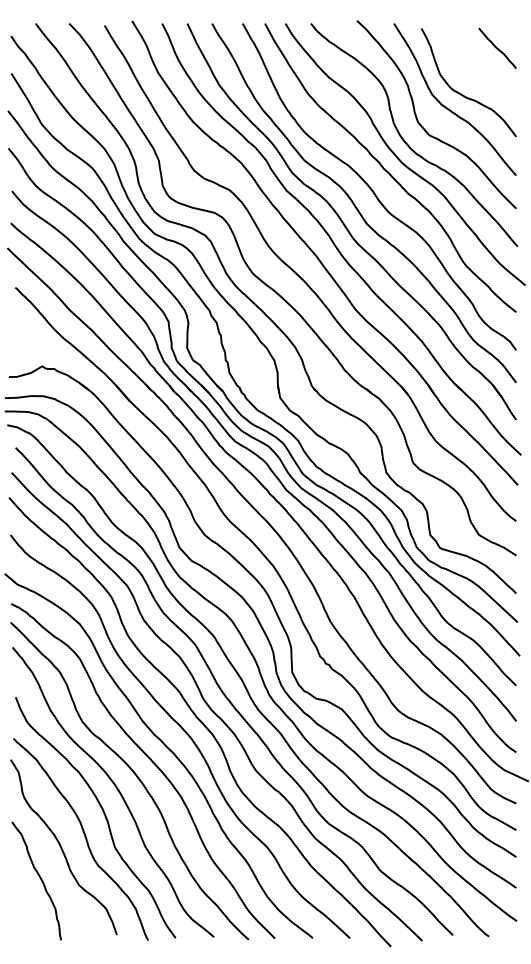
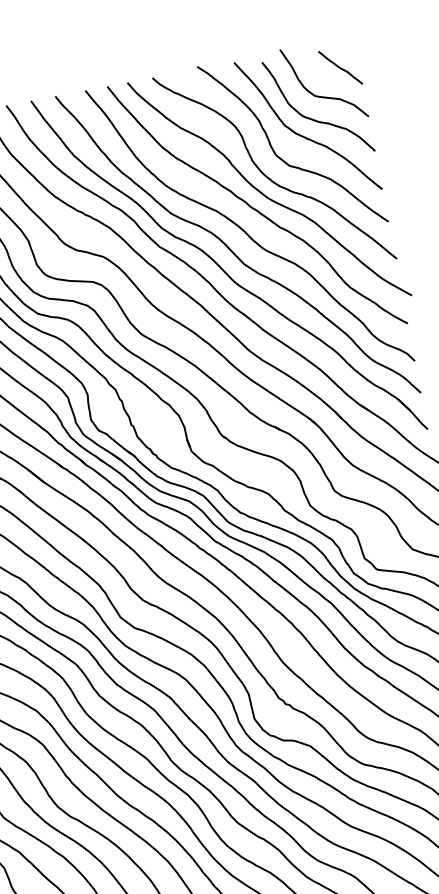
curve: (473, 72) -> (321, 95), added

